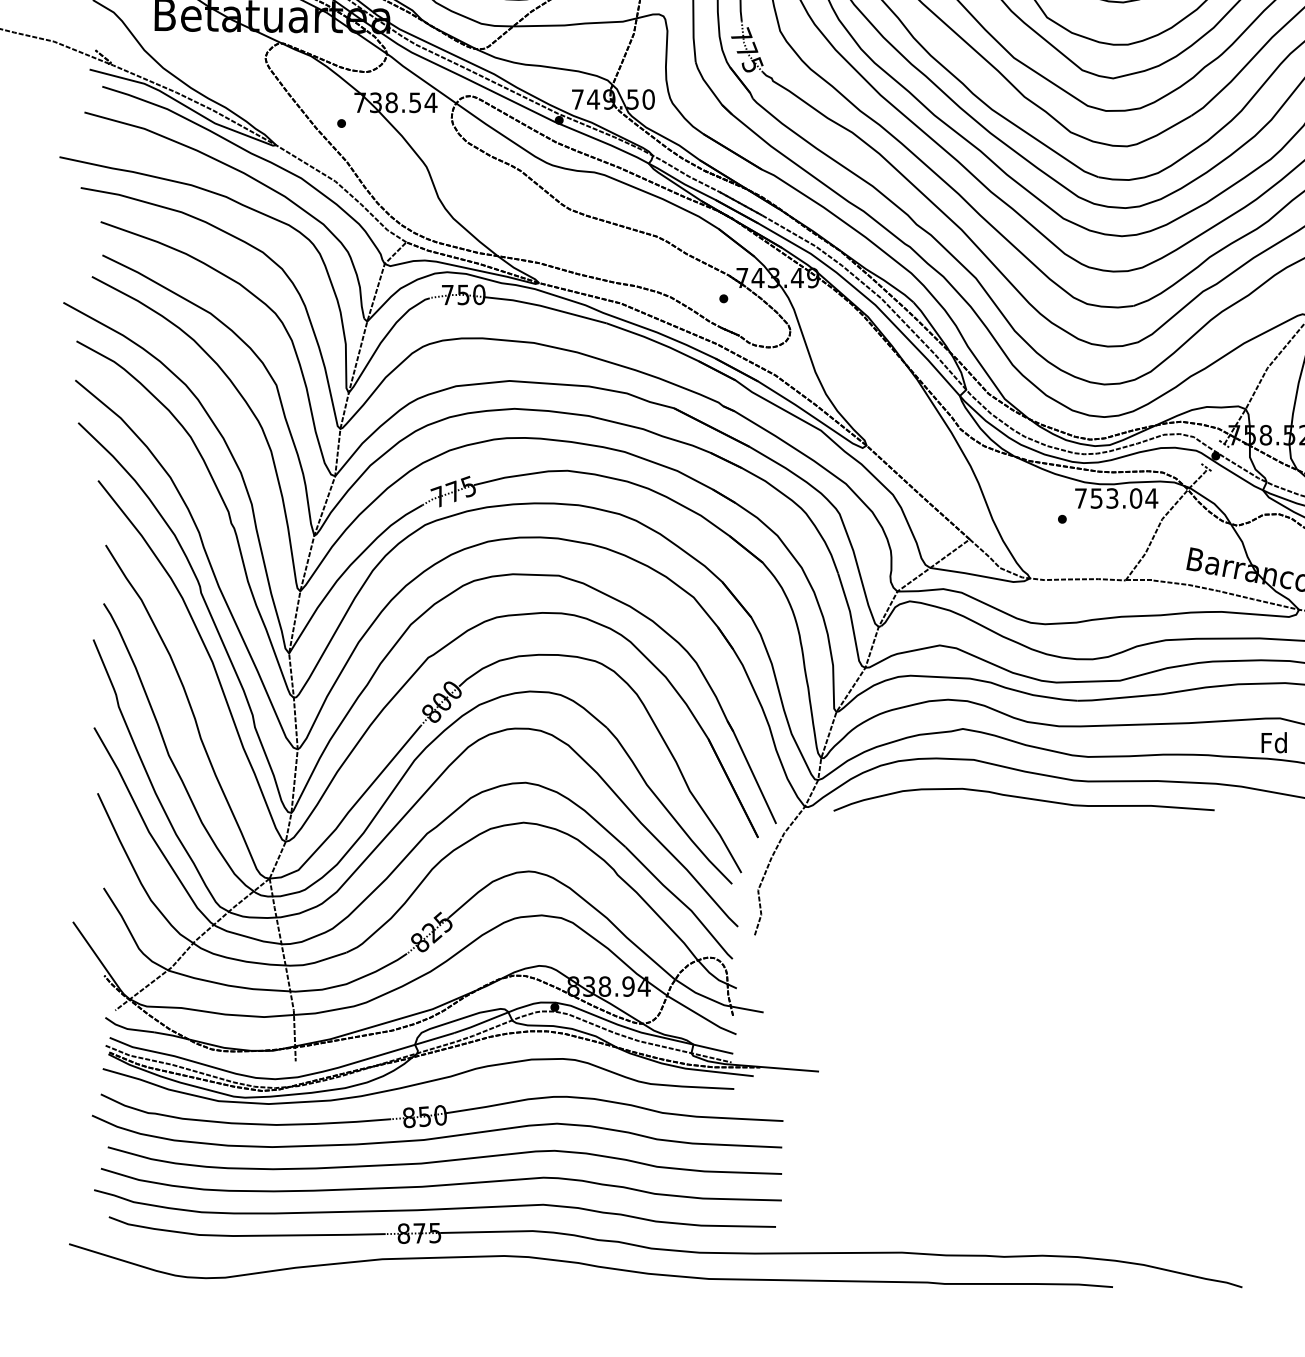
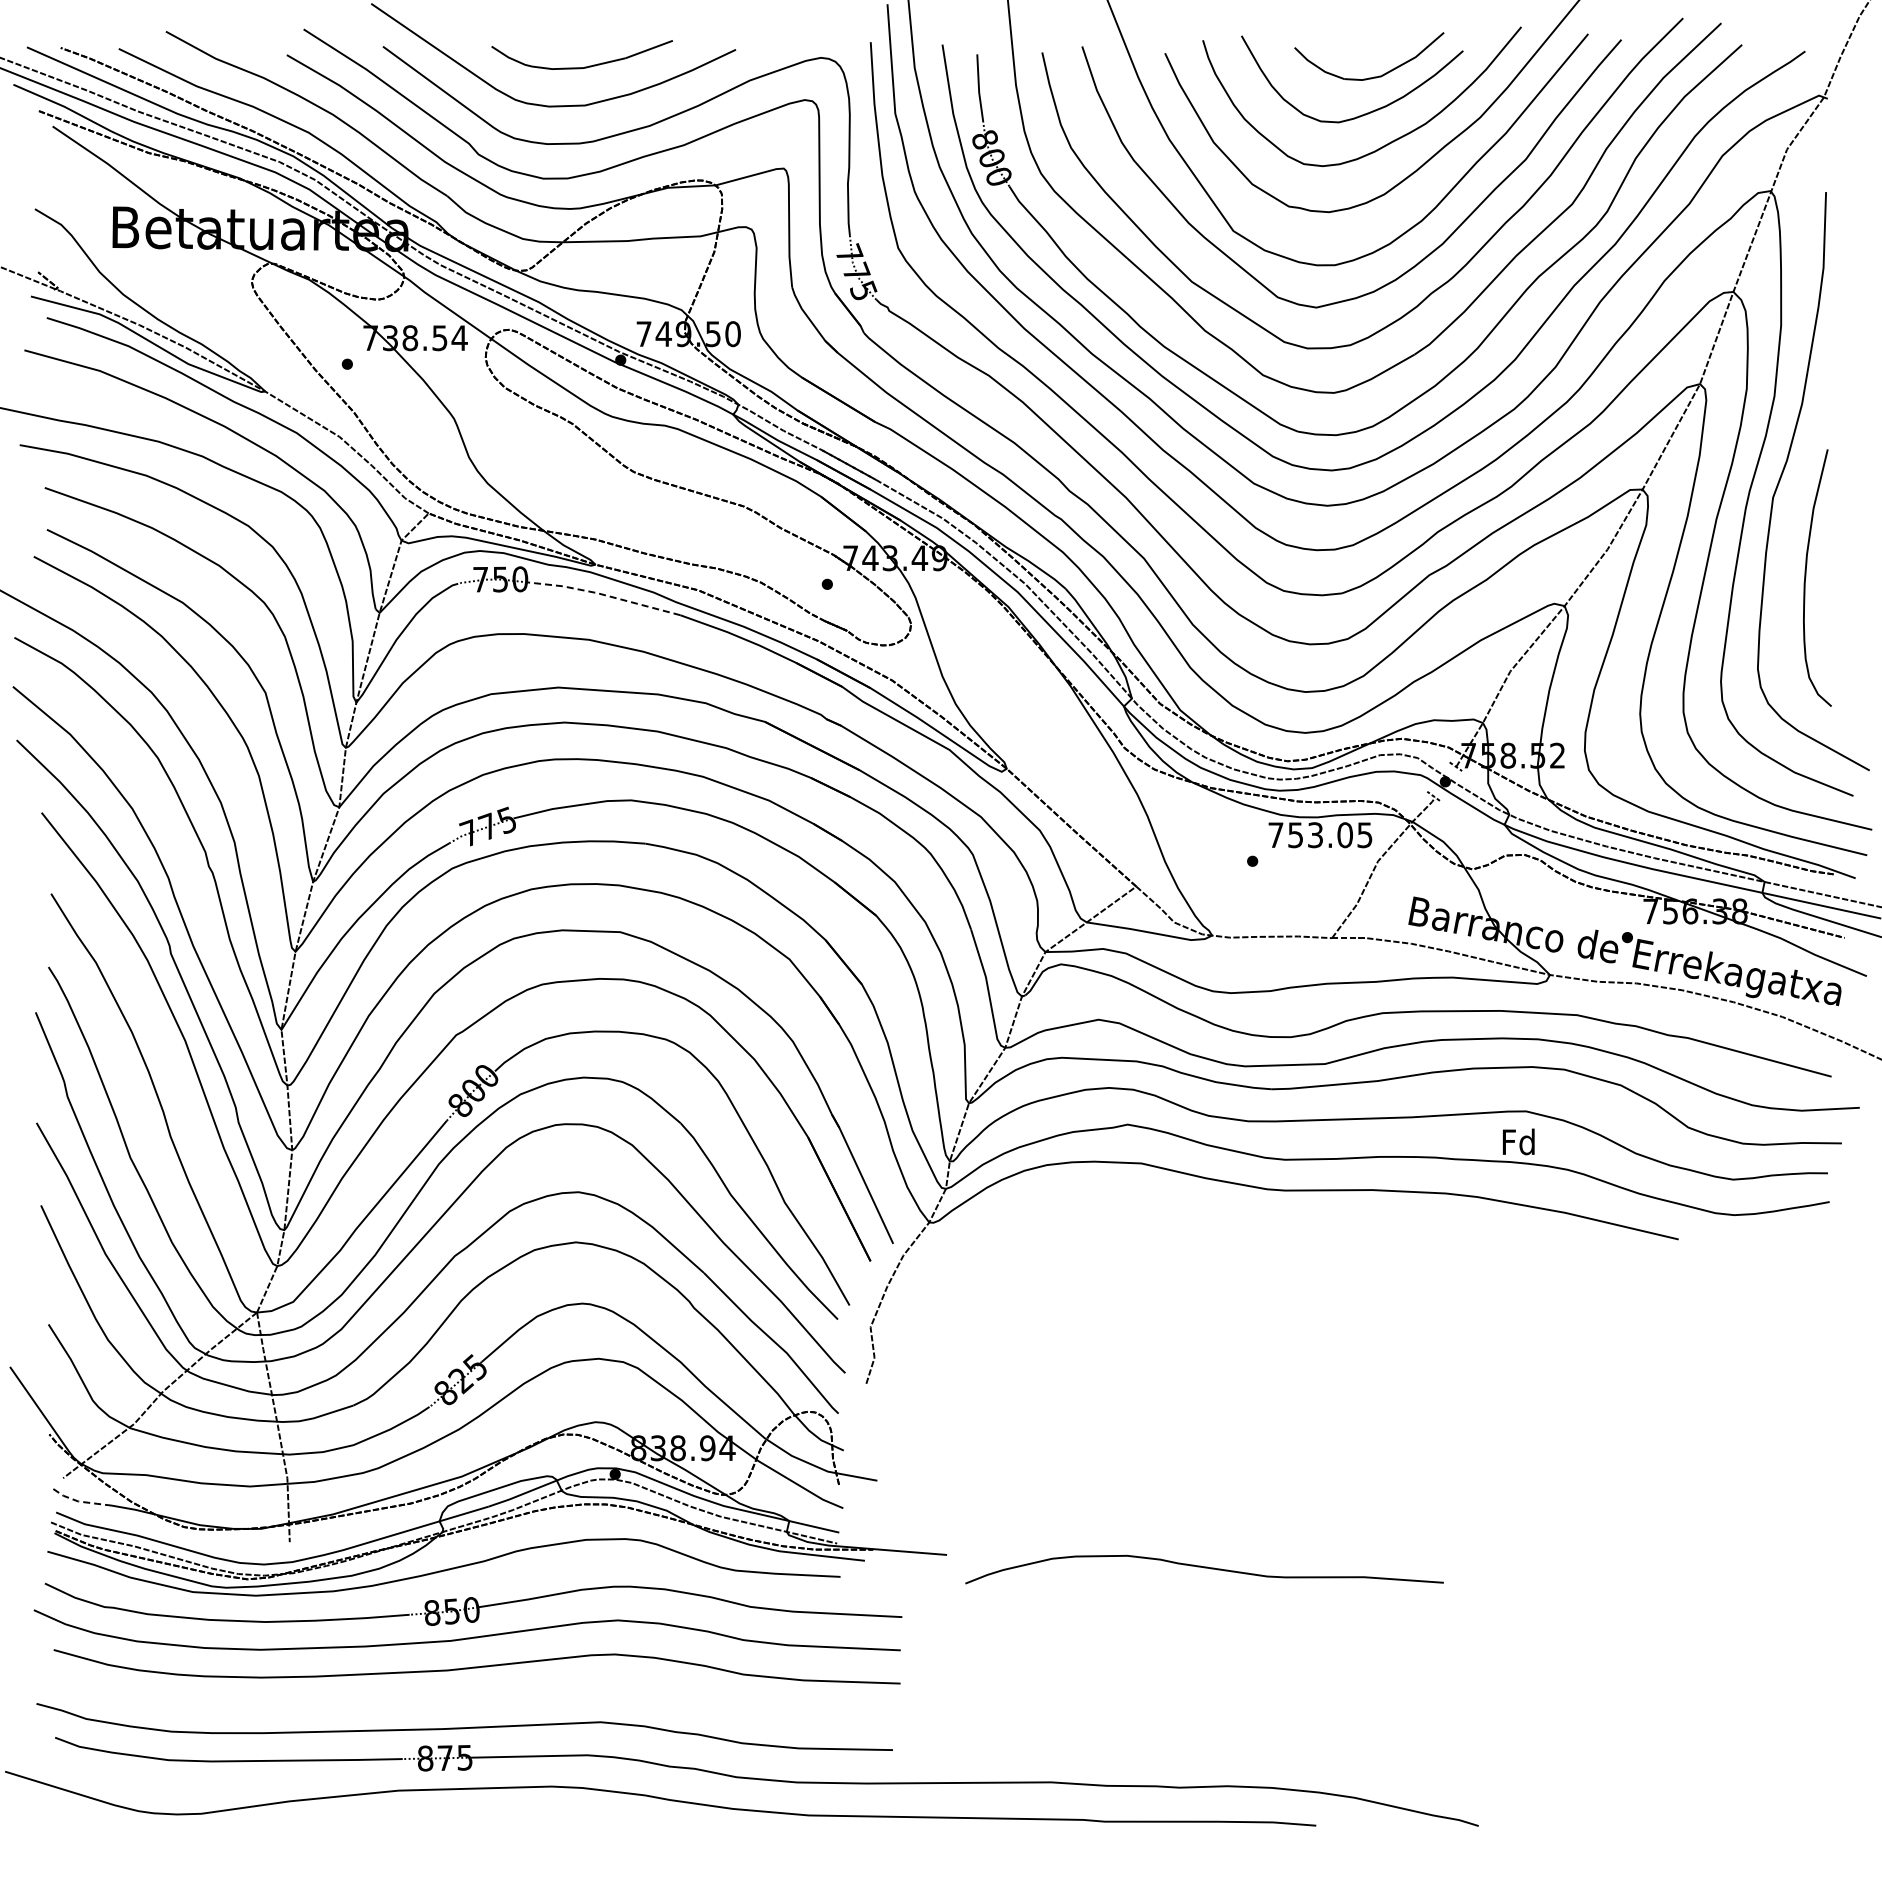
line: (545, 306) -> (603, 594), solid -> dashed
text: (1151, 498) -> (1364, 835), 753.04 -> 753.05
curve: (1024, 798) -> (1204, 1568), moved
line: (127, 1029) -> (78, 1501), solid -> dashed
curve: (442, 1184) -> (473, 1696), removed

